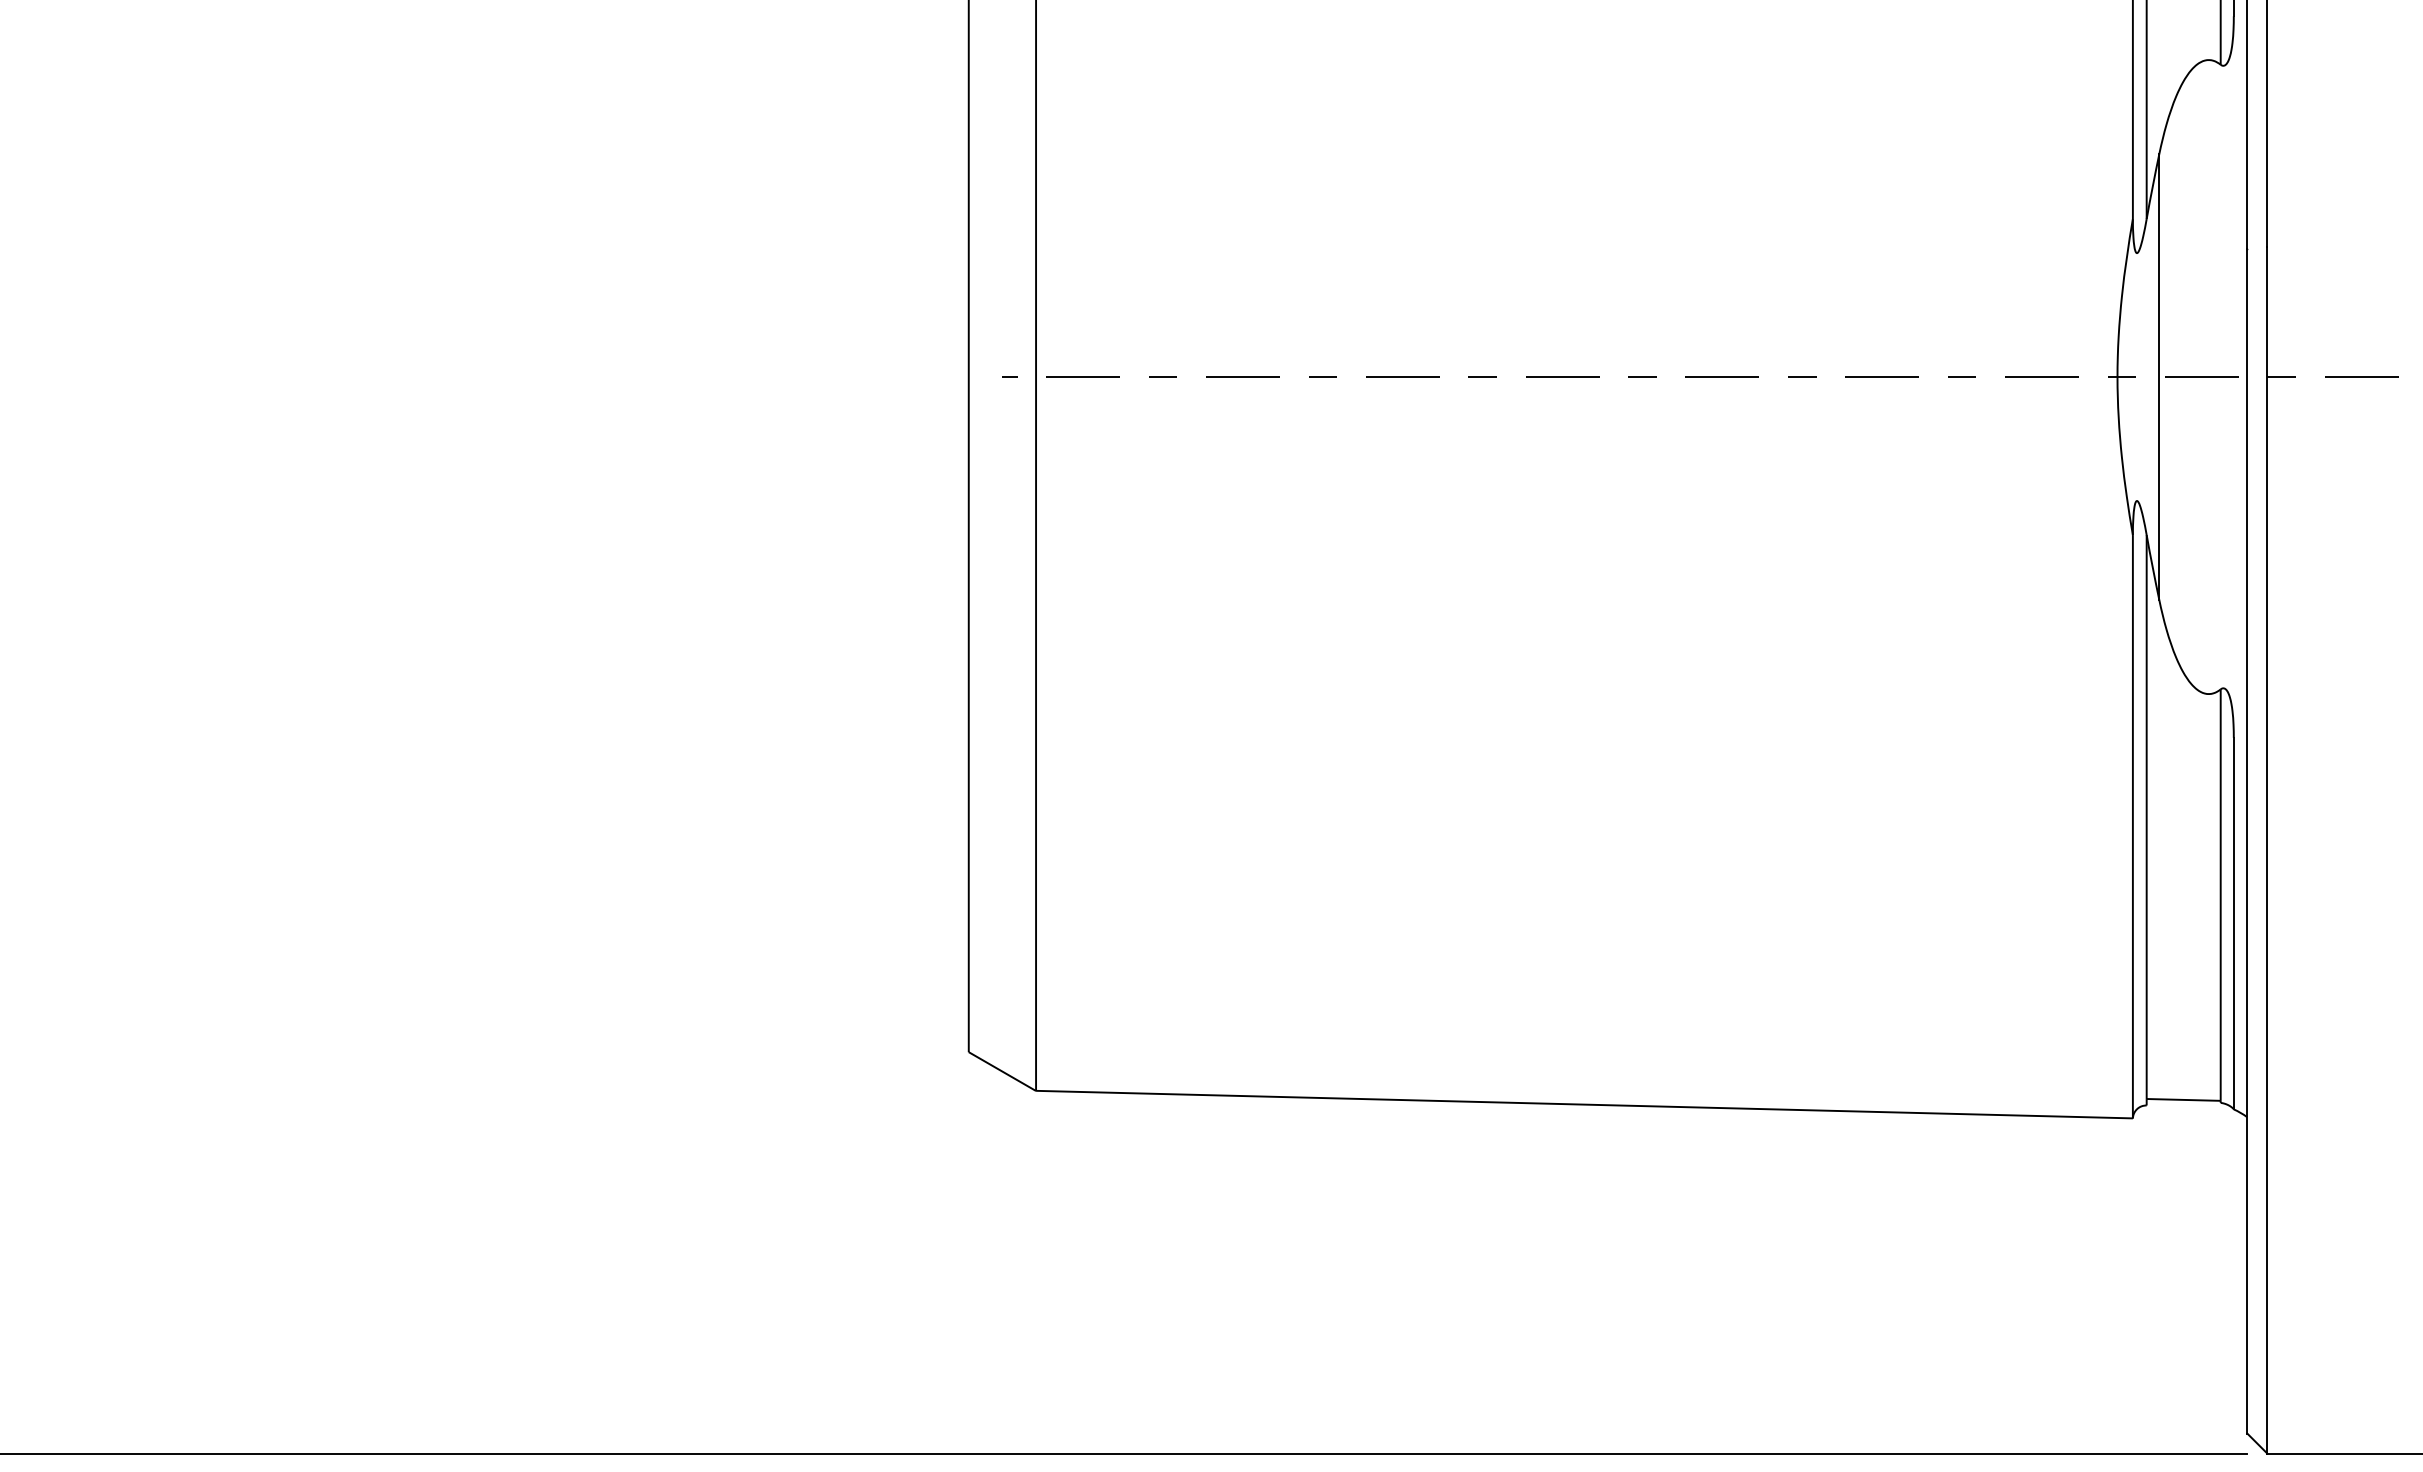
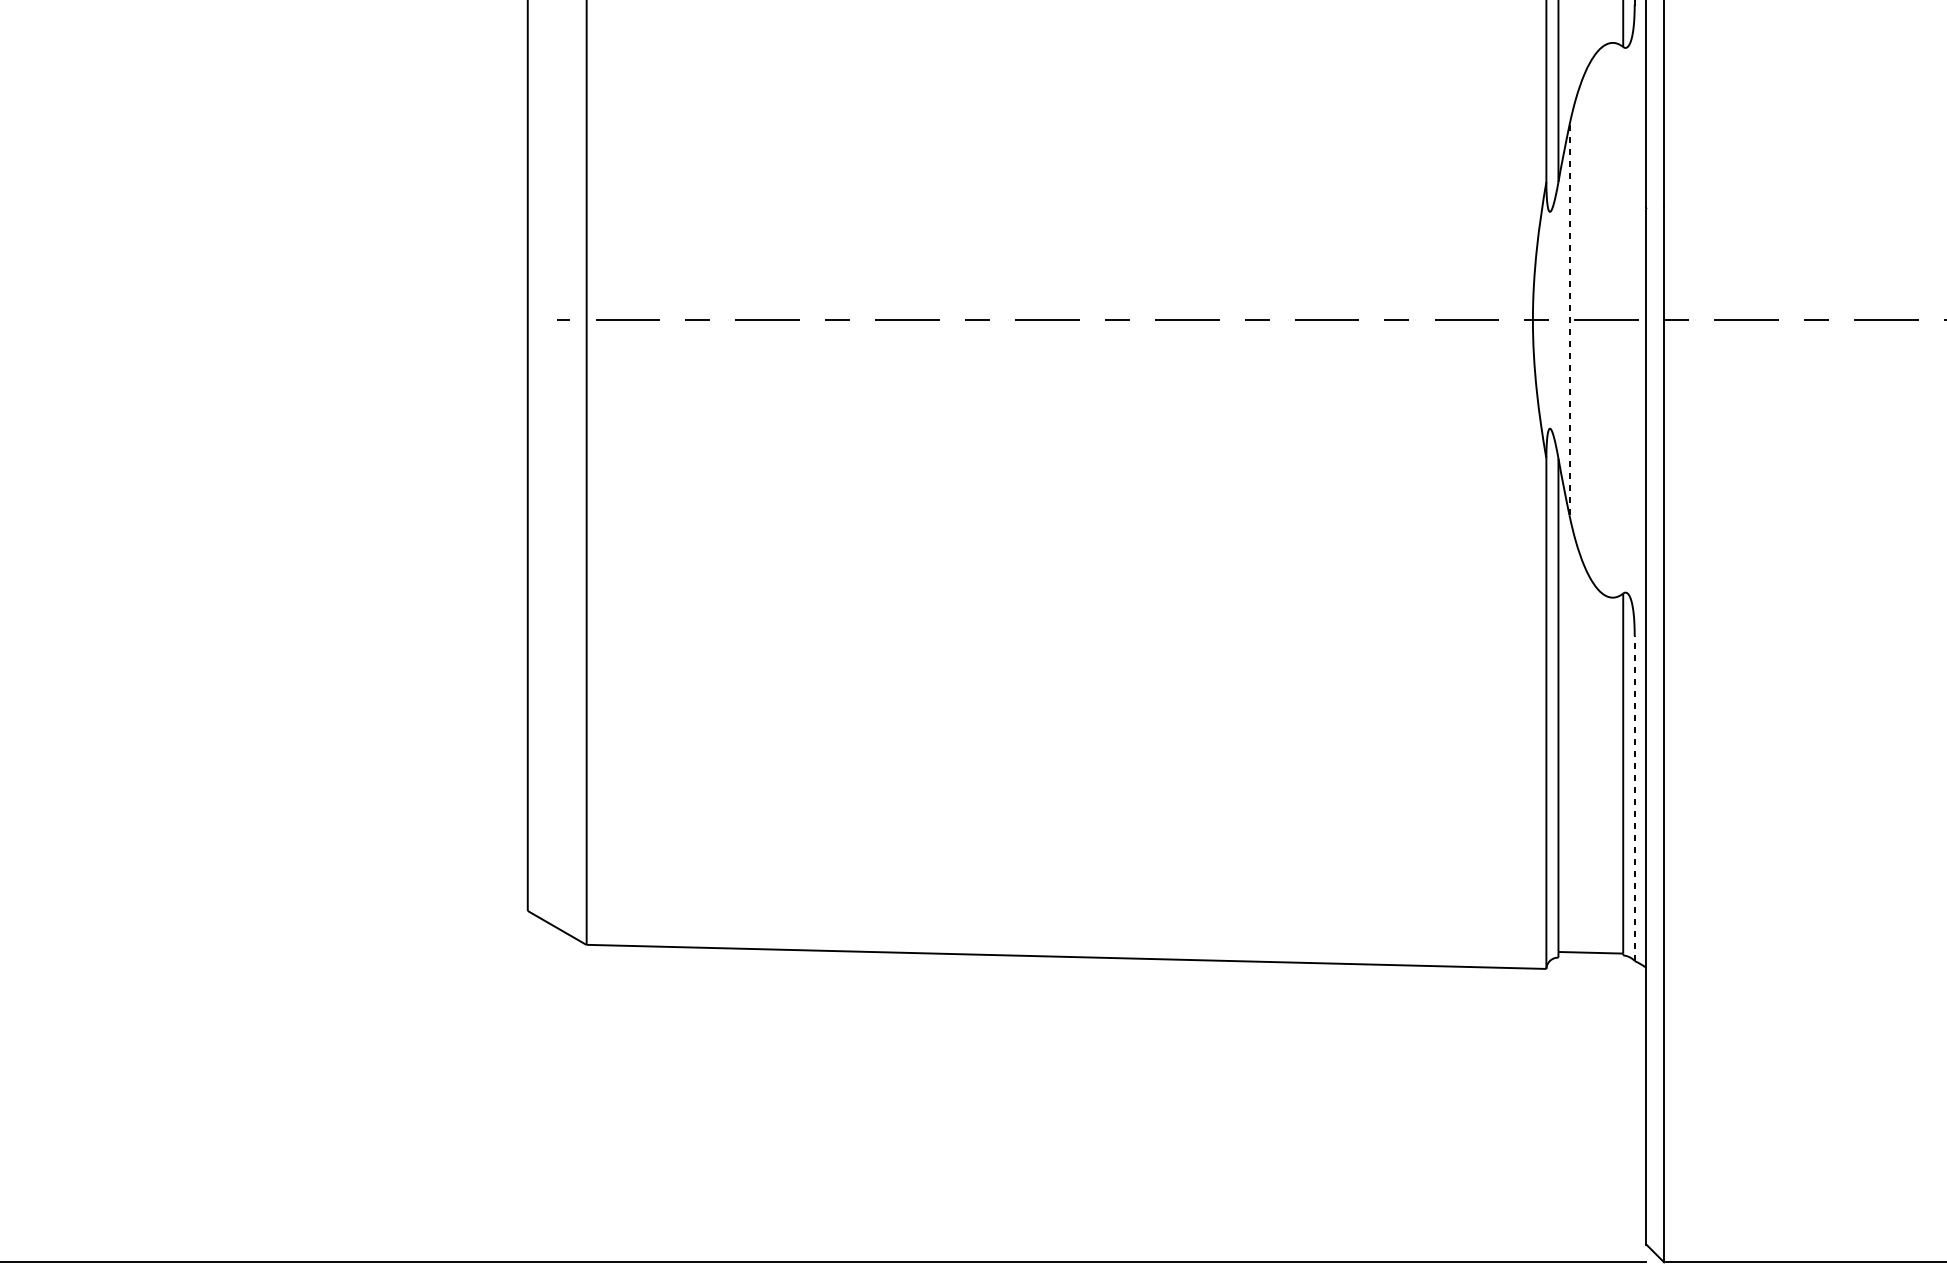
line: (2159, 377) -> (1569, 320), solid -> dashed
line: (2233, 923) -> (1634, 798), solid -> dashed

